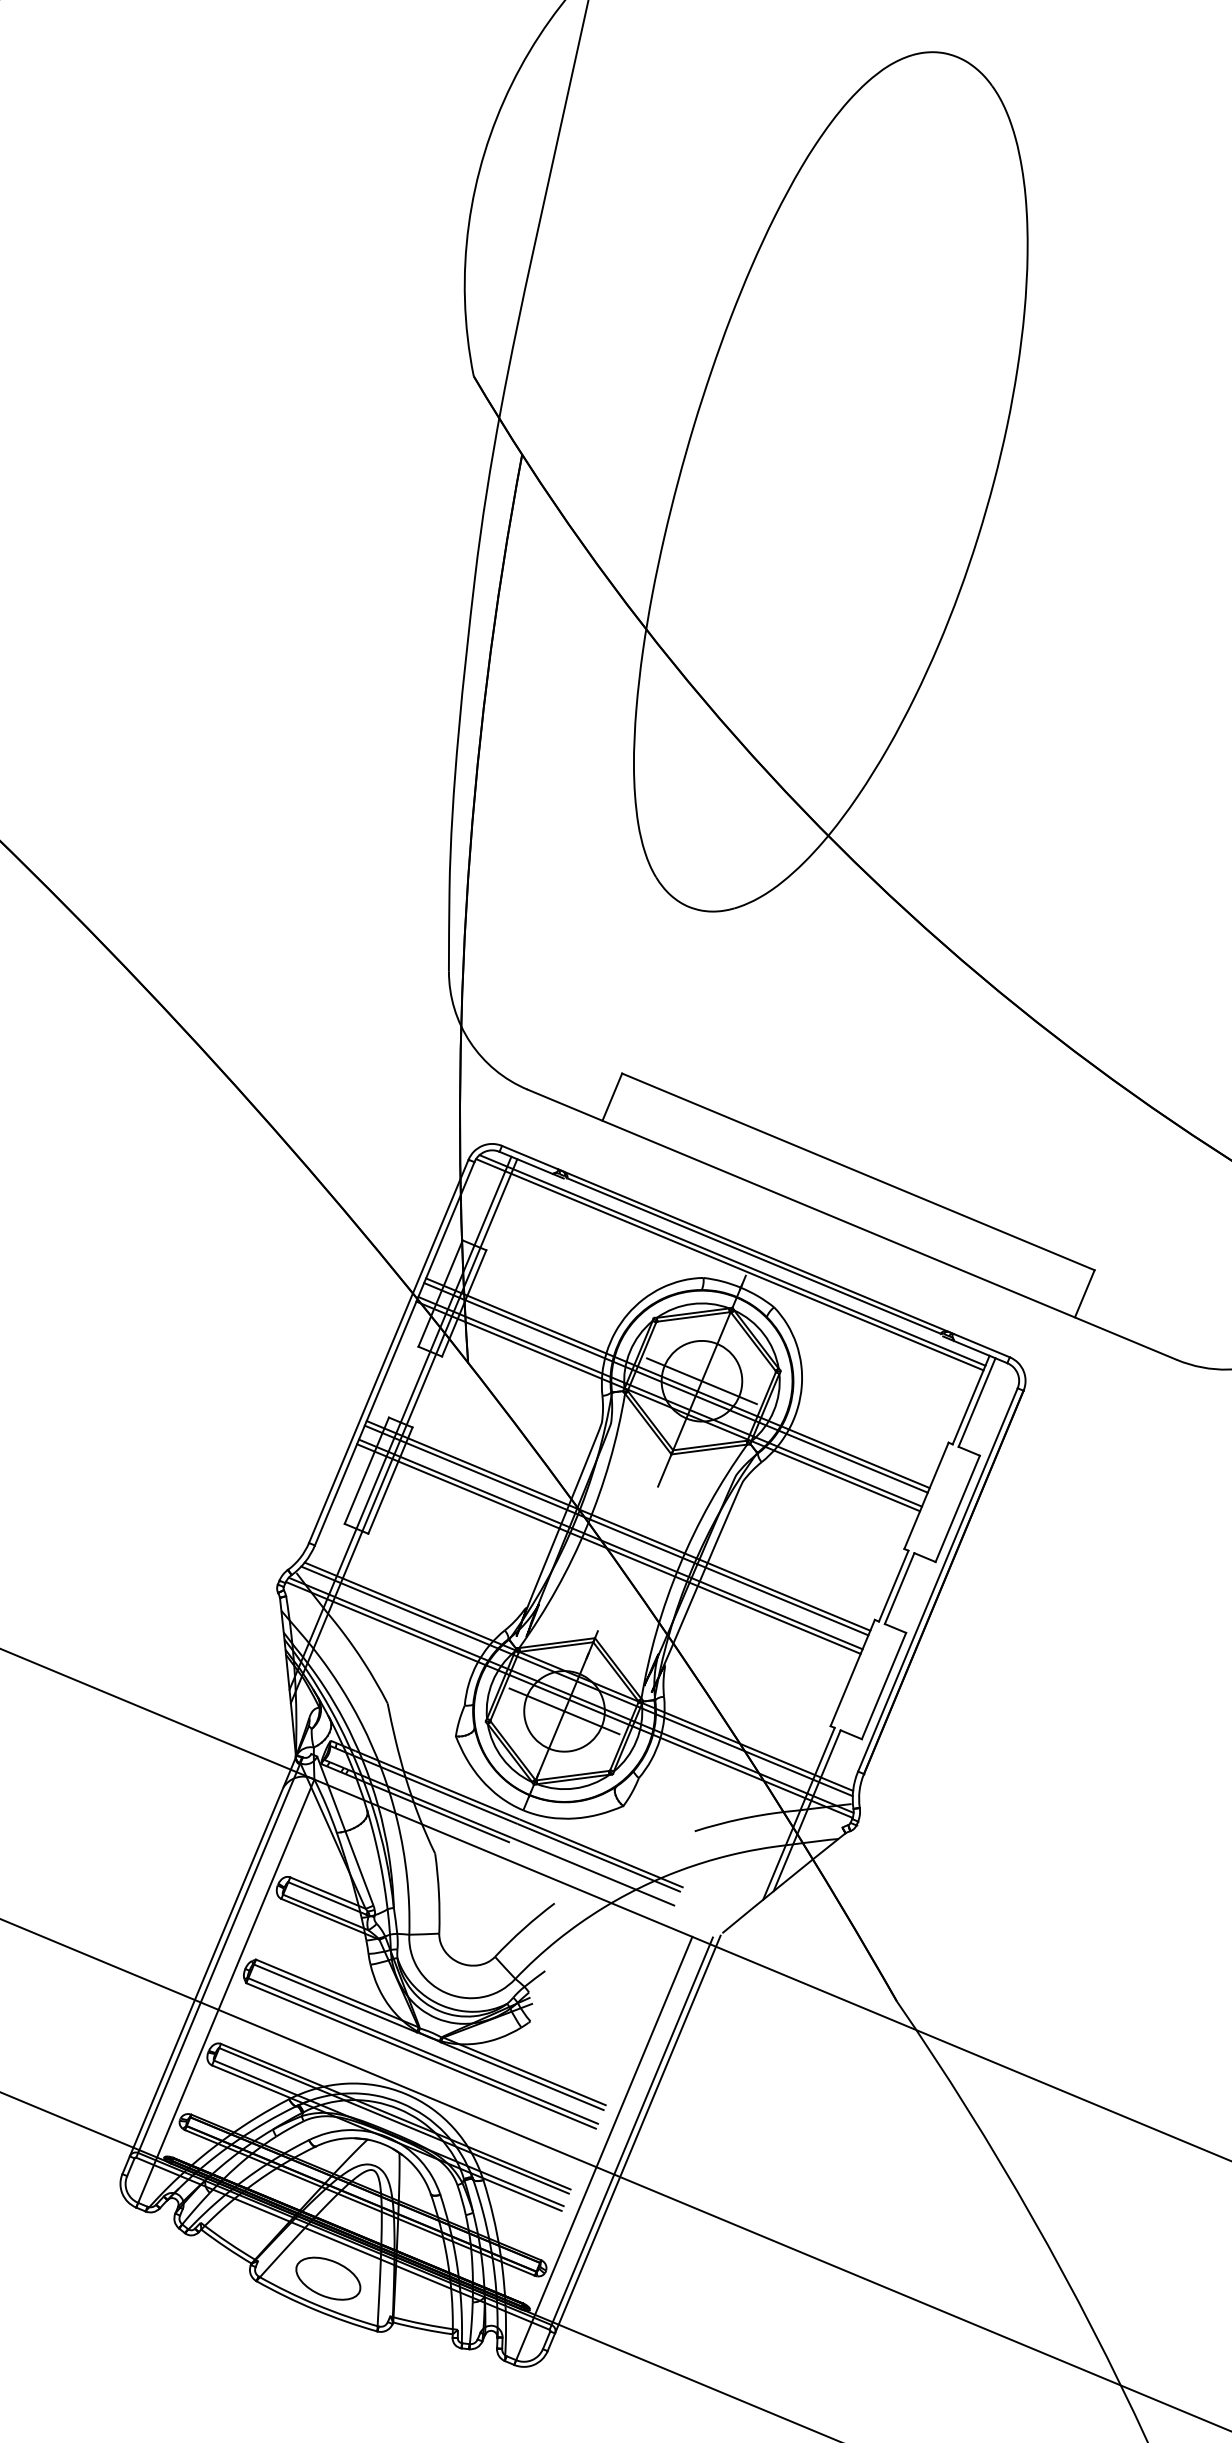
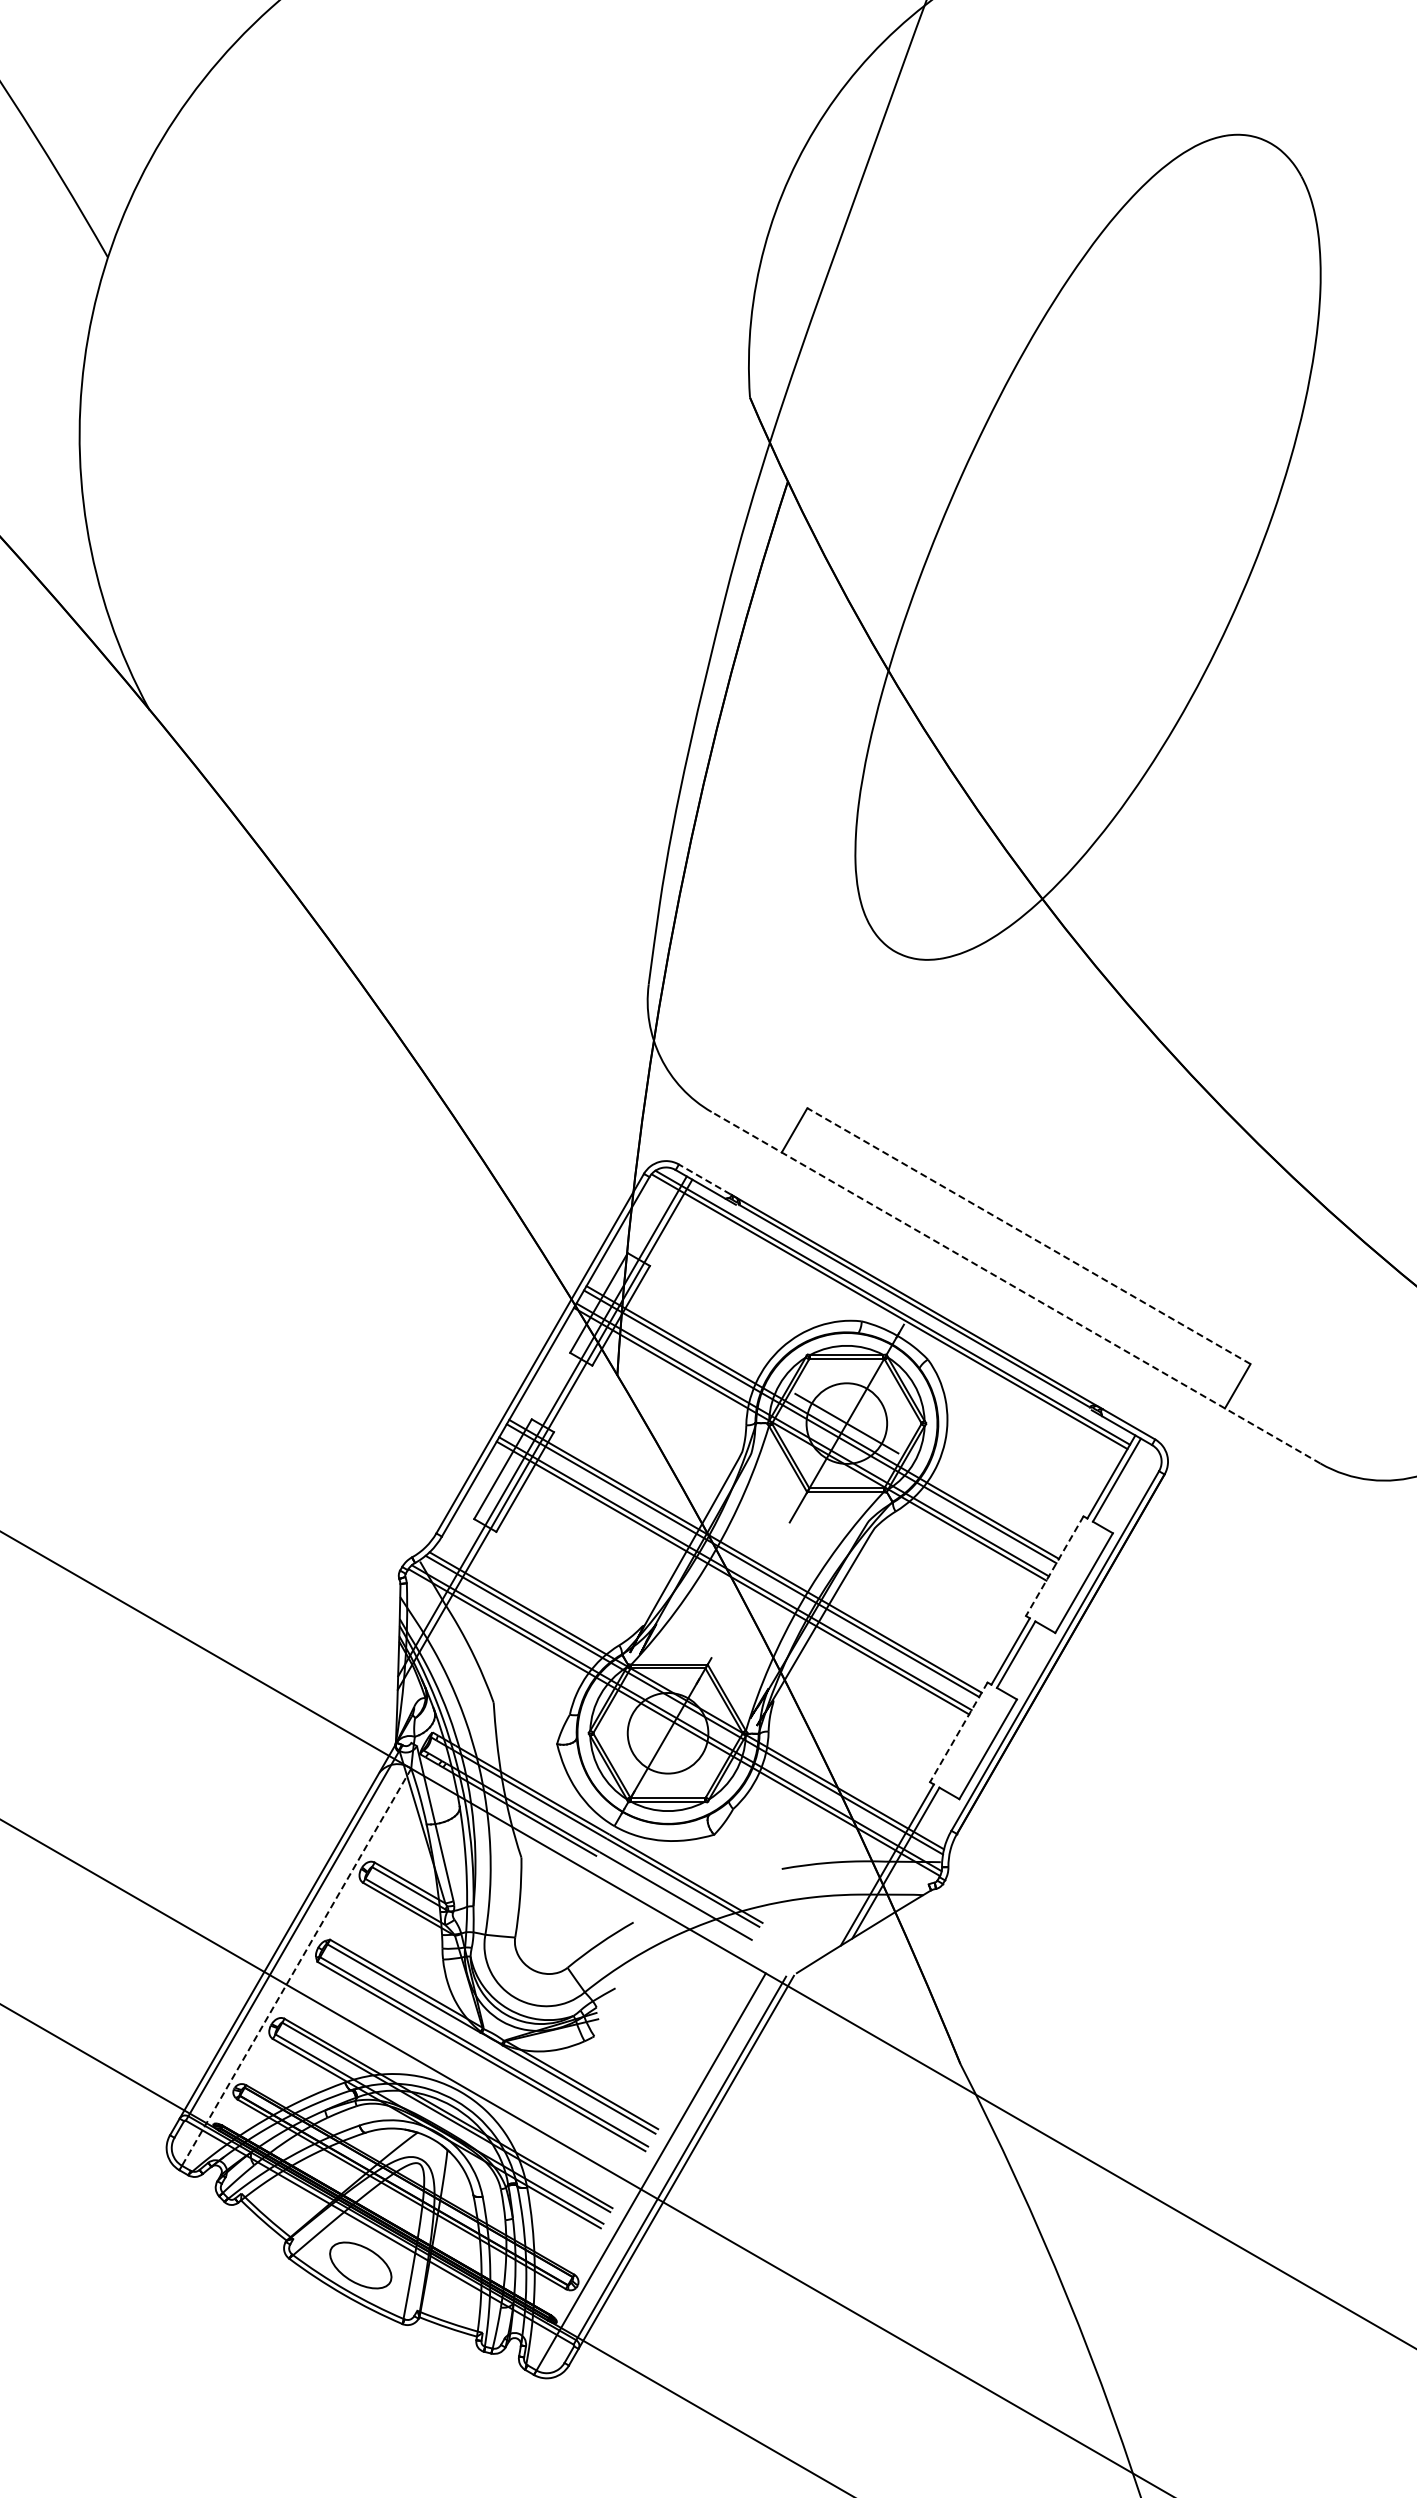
line: (529, 1157) -> (704, 1179), solid -> dashed
line: (857, 1172) -> (1028, 1236), solid -> dashed
line: (852, 1224) -> (1016, 1287), solid -> dashed
line: (926, 1496) -> (1054, 1566), solid -> dashed
line: (852, 1673) -> (958, 1732), solid -> dashed
line: (563, 1711) -> (667, 1733), removed
line: (225, 1993) -> (295, 1969), solid -> dashed

